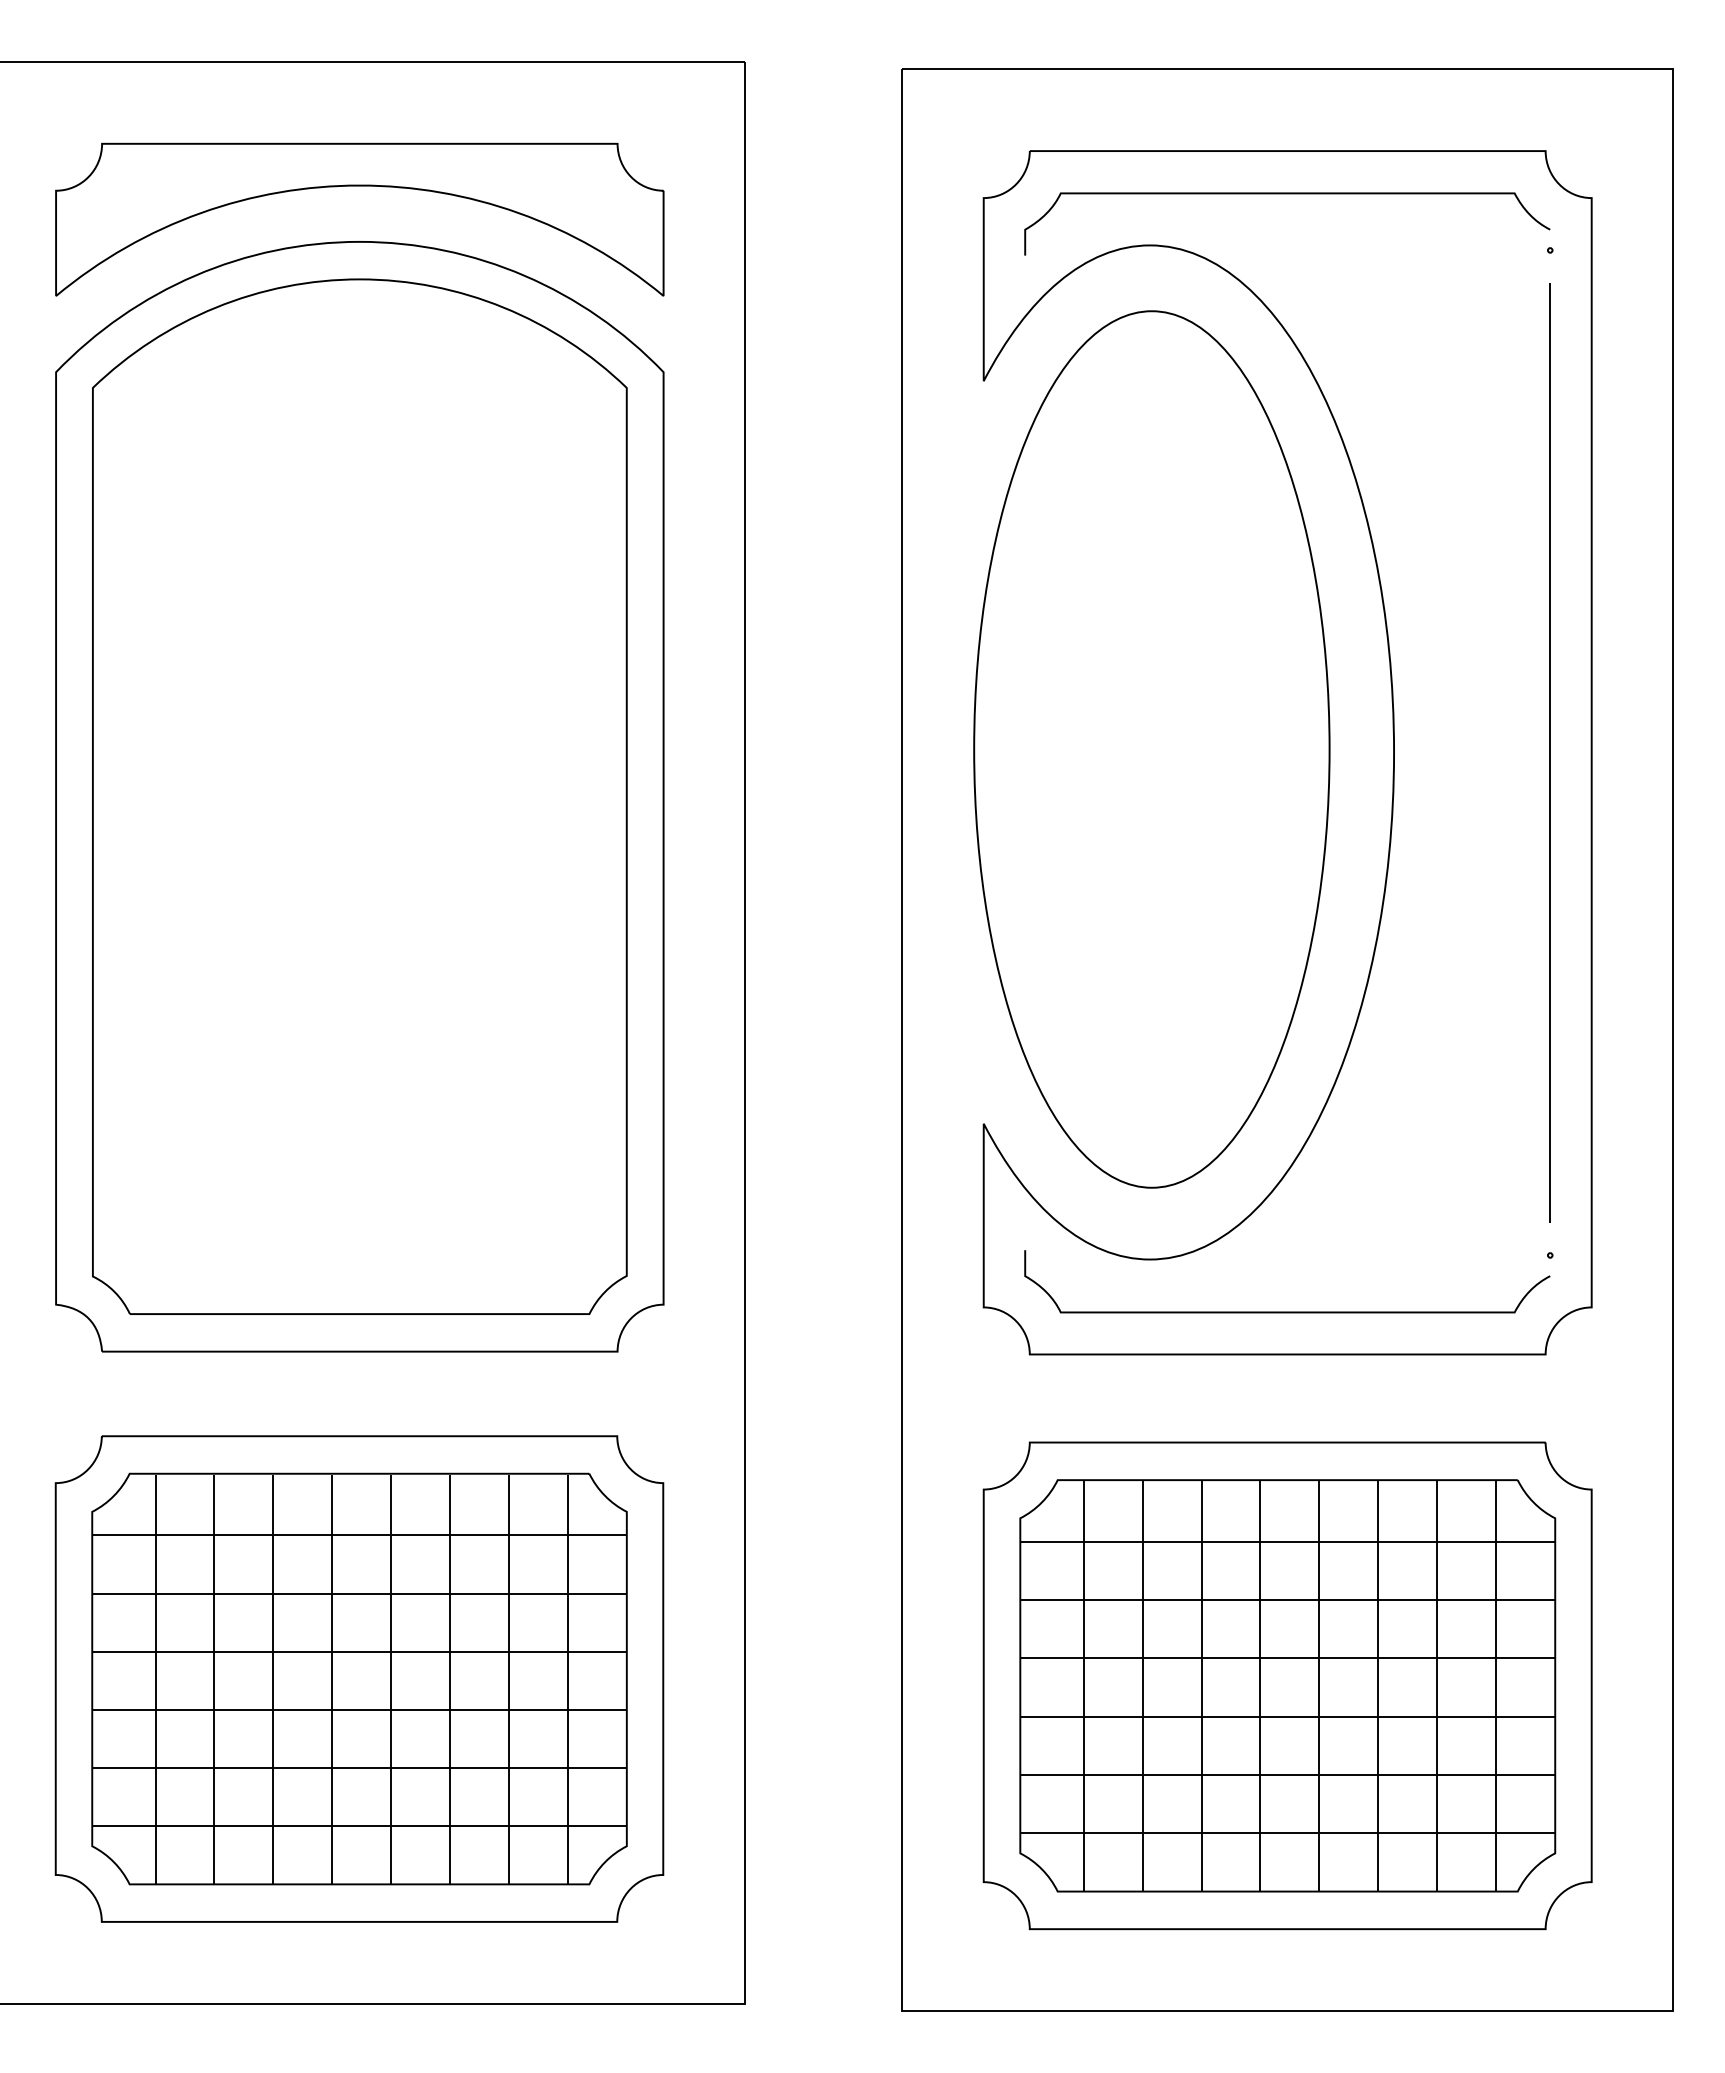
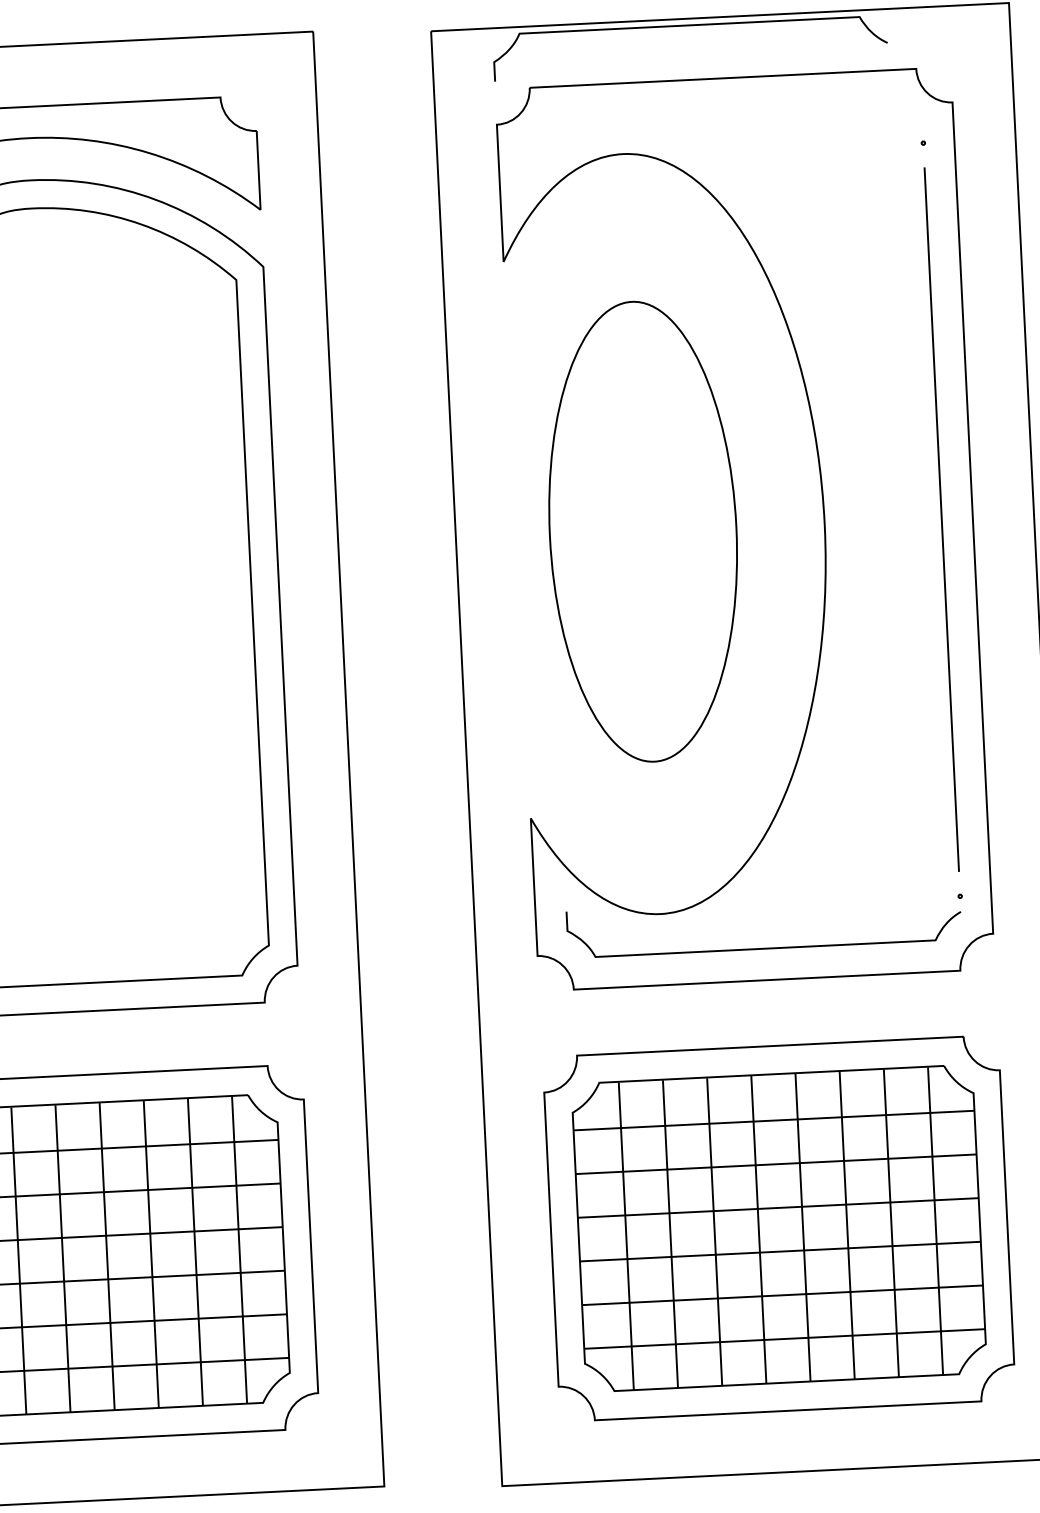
curve: (1287, 194) -> (689, 26), moved
part: (1151, 749) -> (642, 531), size x0.7

